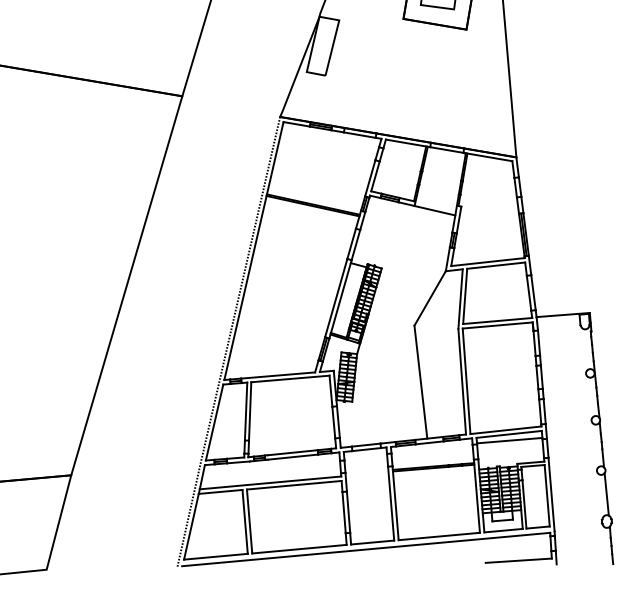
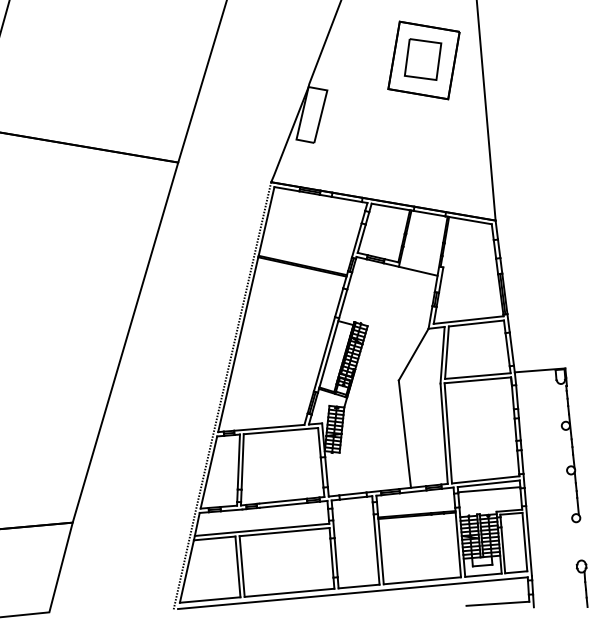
line: (606, 494) -> (581, 540), removed

